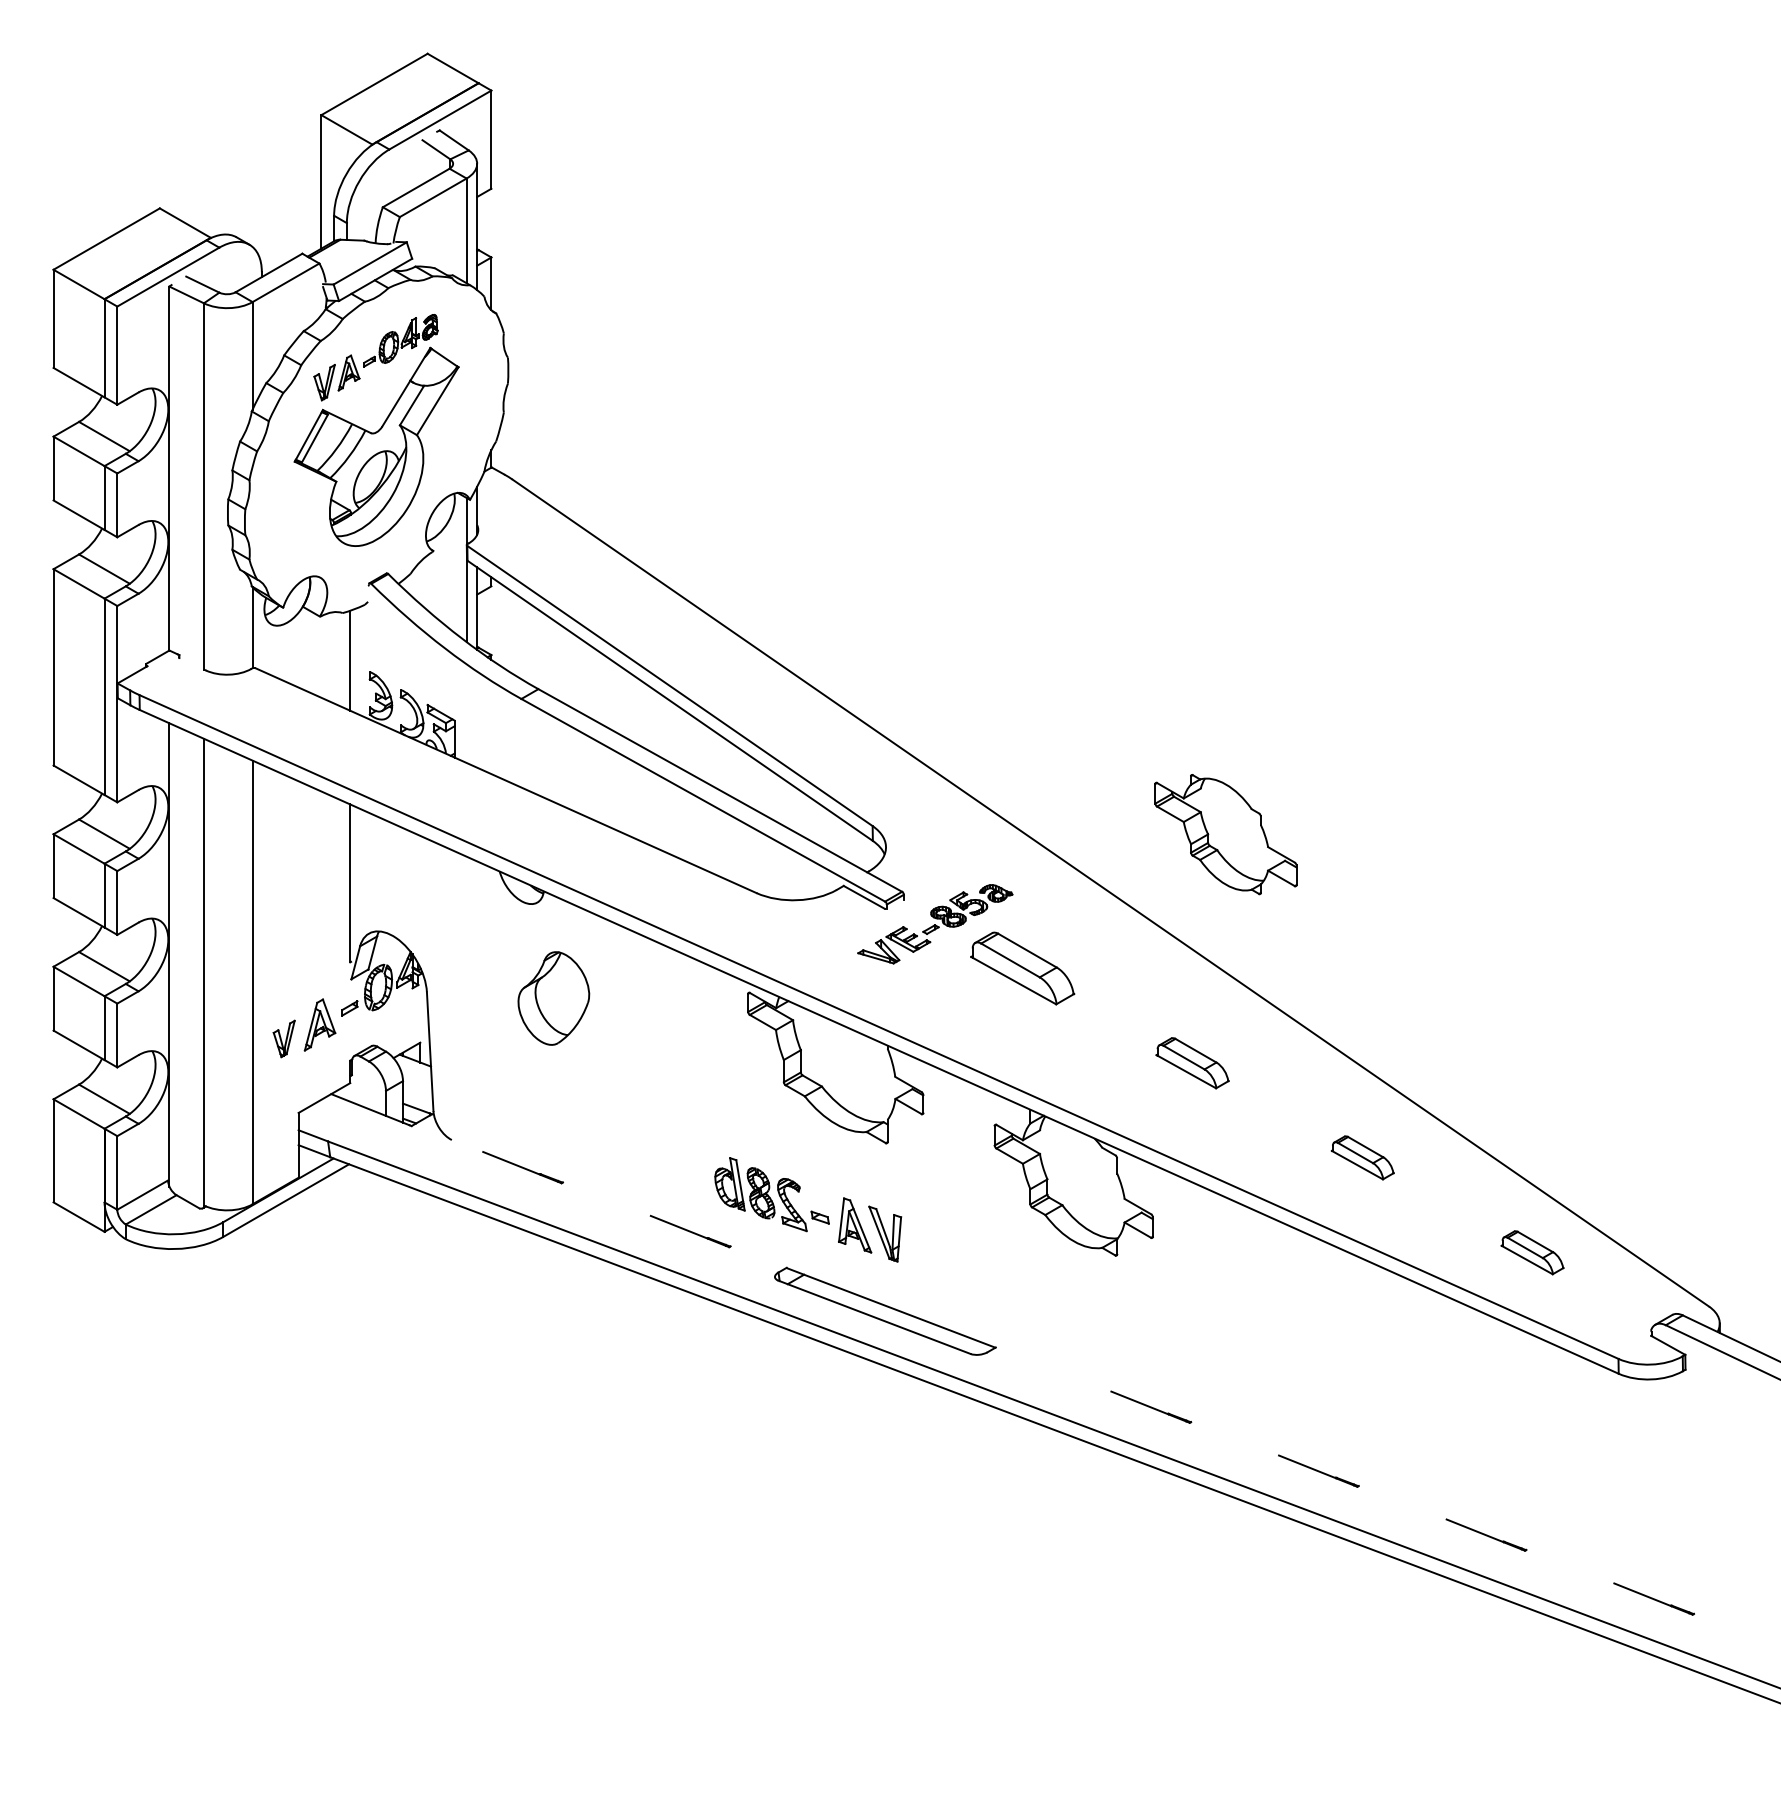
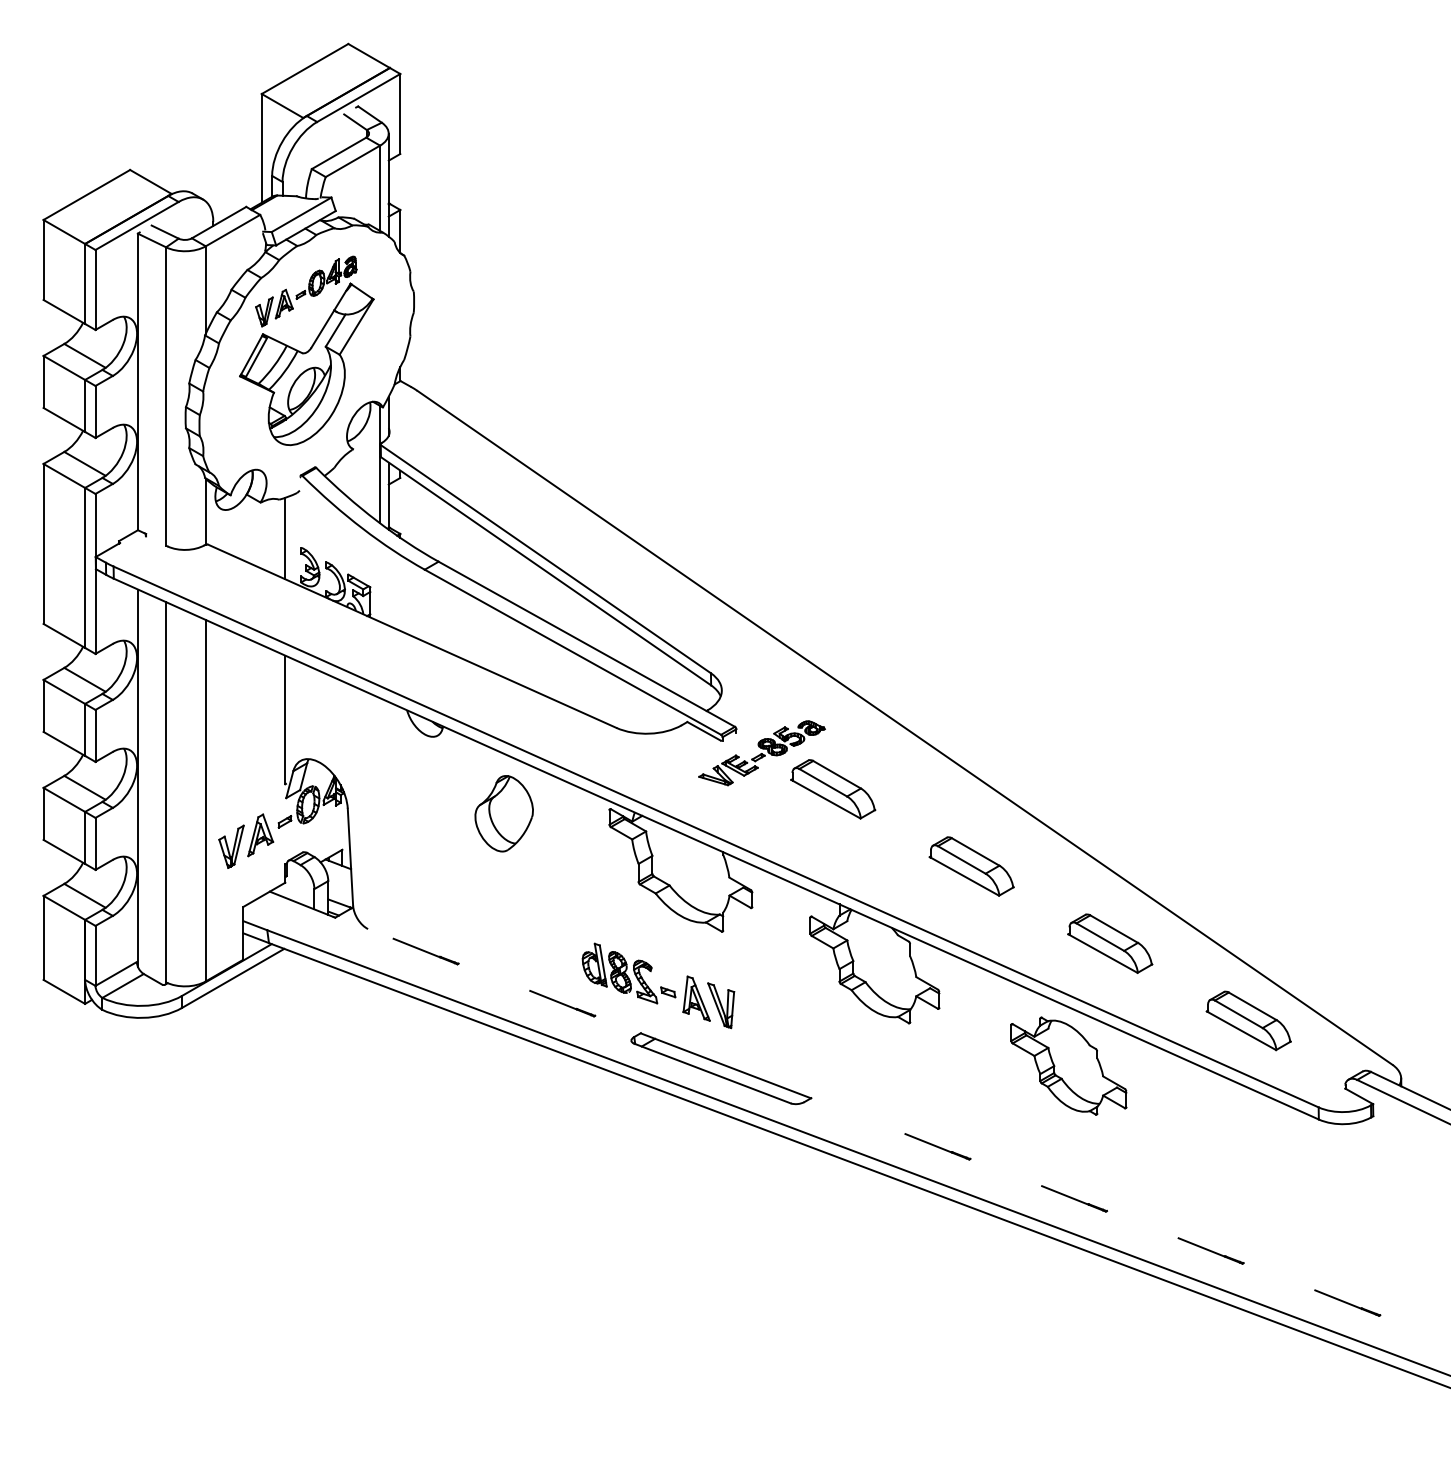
part: (1225, 833) -> (1068, 1065), moved
part: (552, 998) -> (503, 813), moved
part: (284, 1038) -> (231, 846), size x1.43
part: (1192, 1063) -> (971, 866), size x1.43
part: (1363, 1157) -> (1110, 943), size x1.67
part: (1532, 1252) -> (1248, 1020), size x1.67

